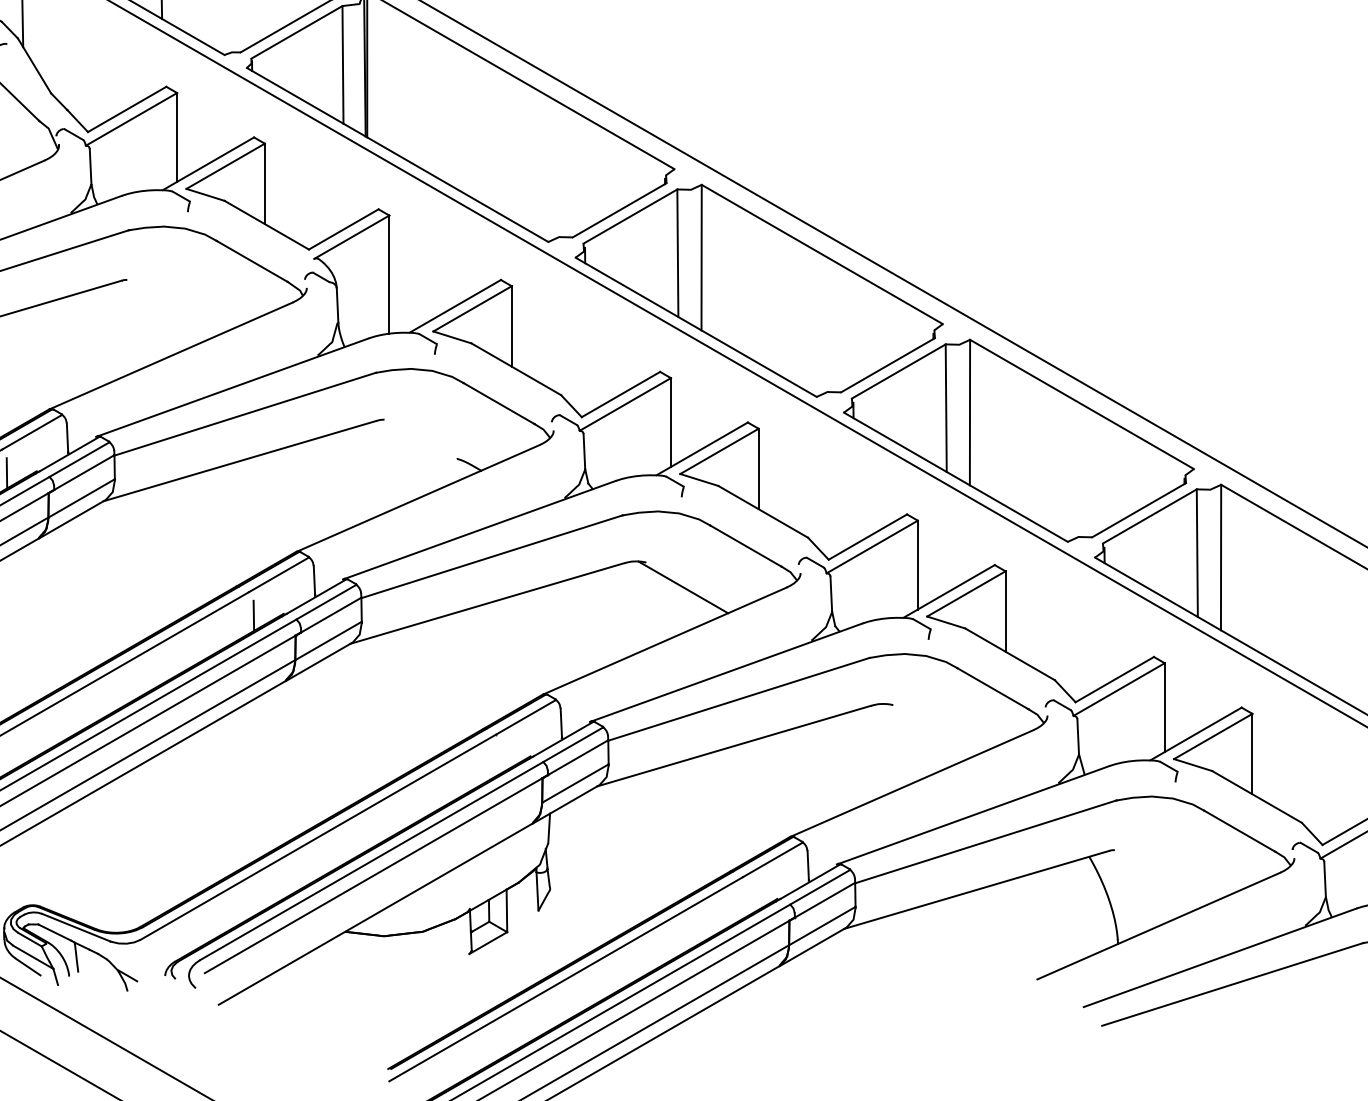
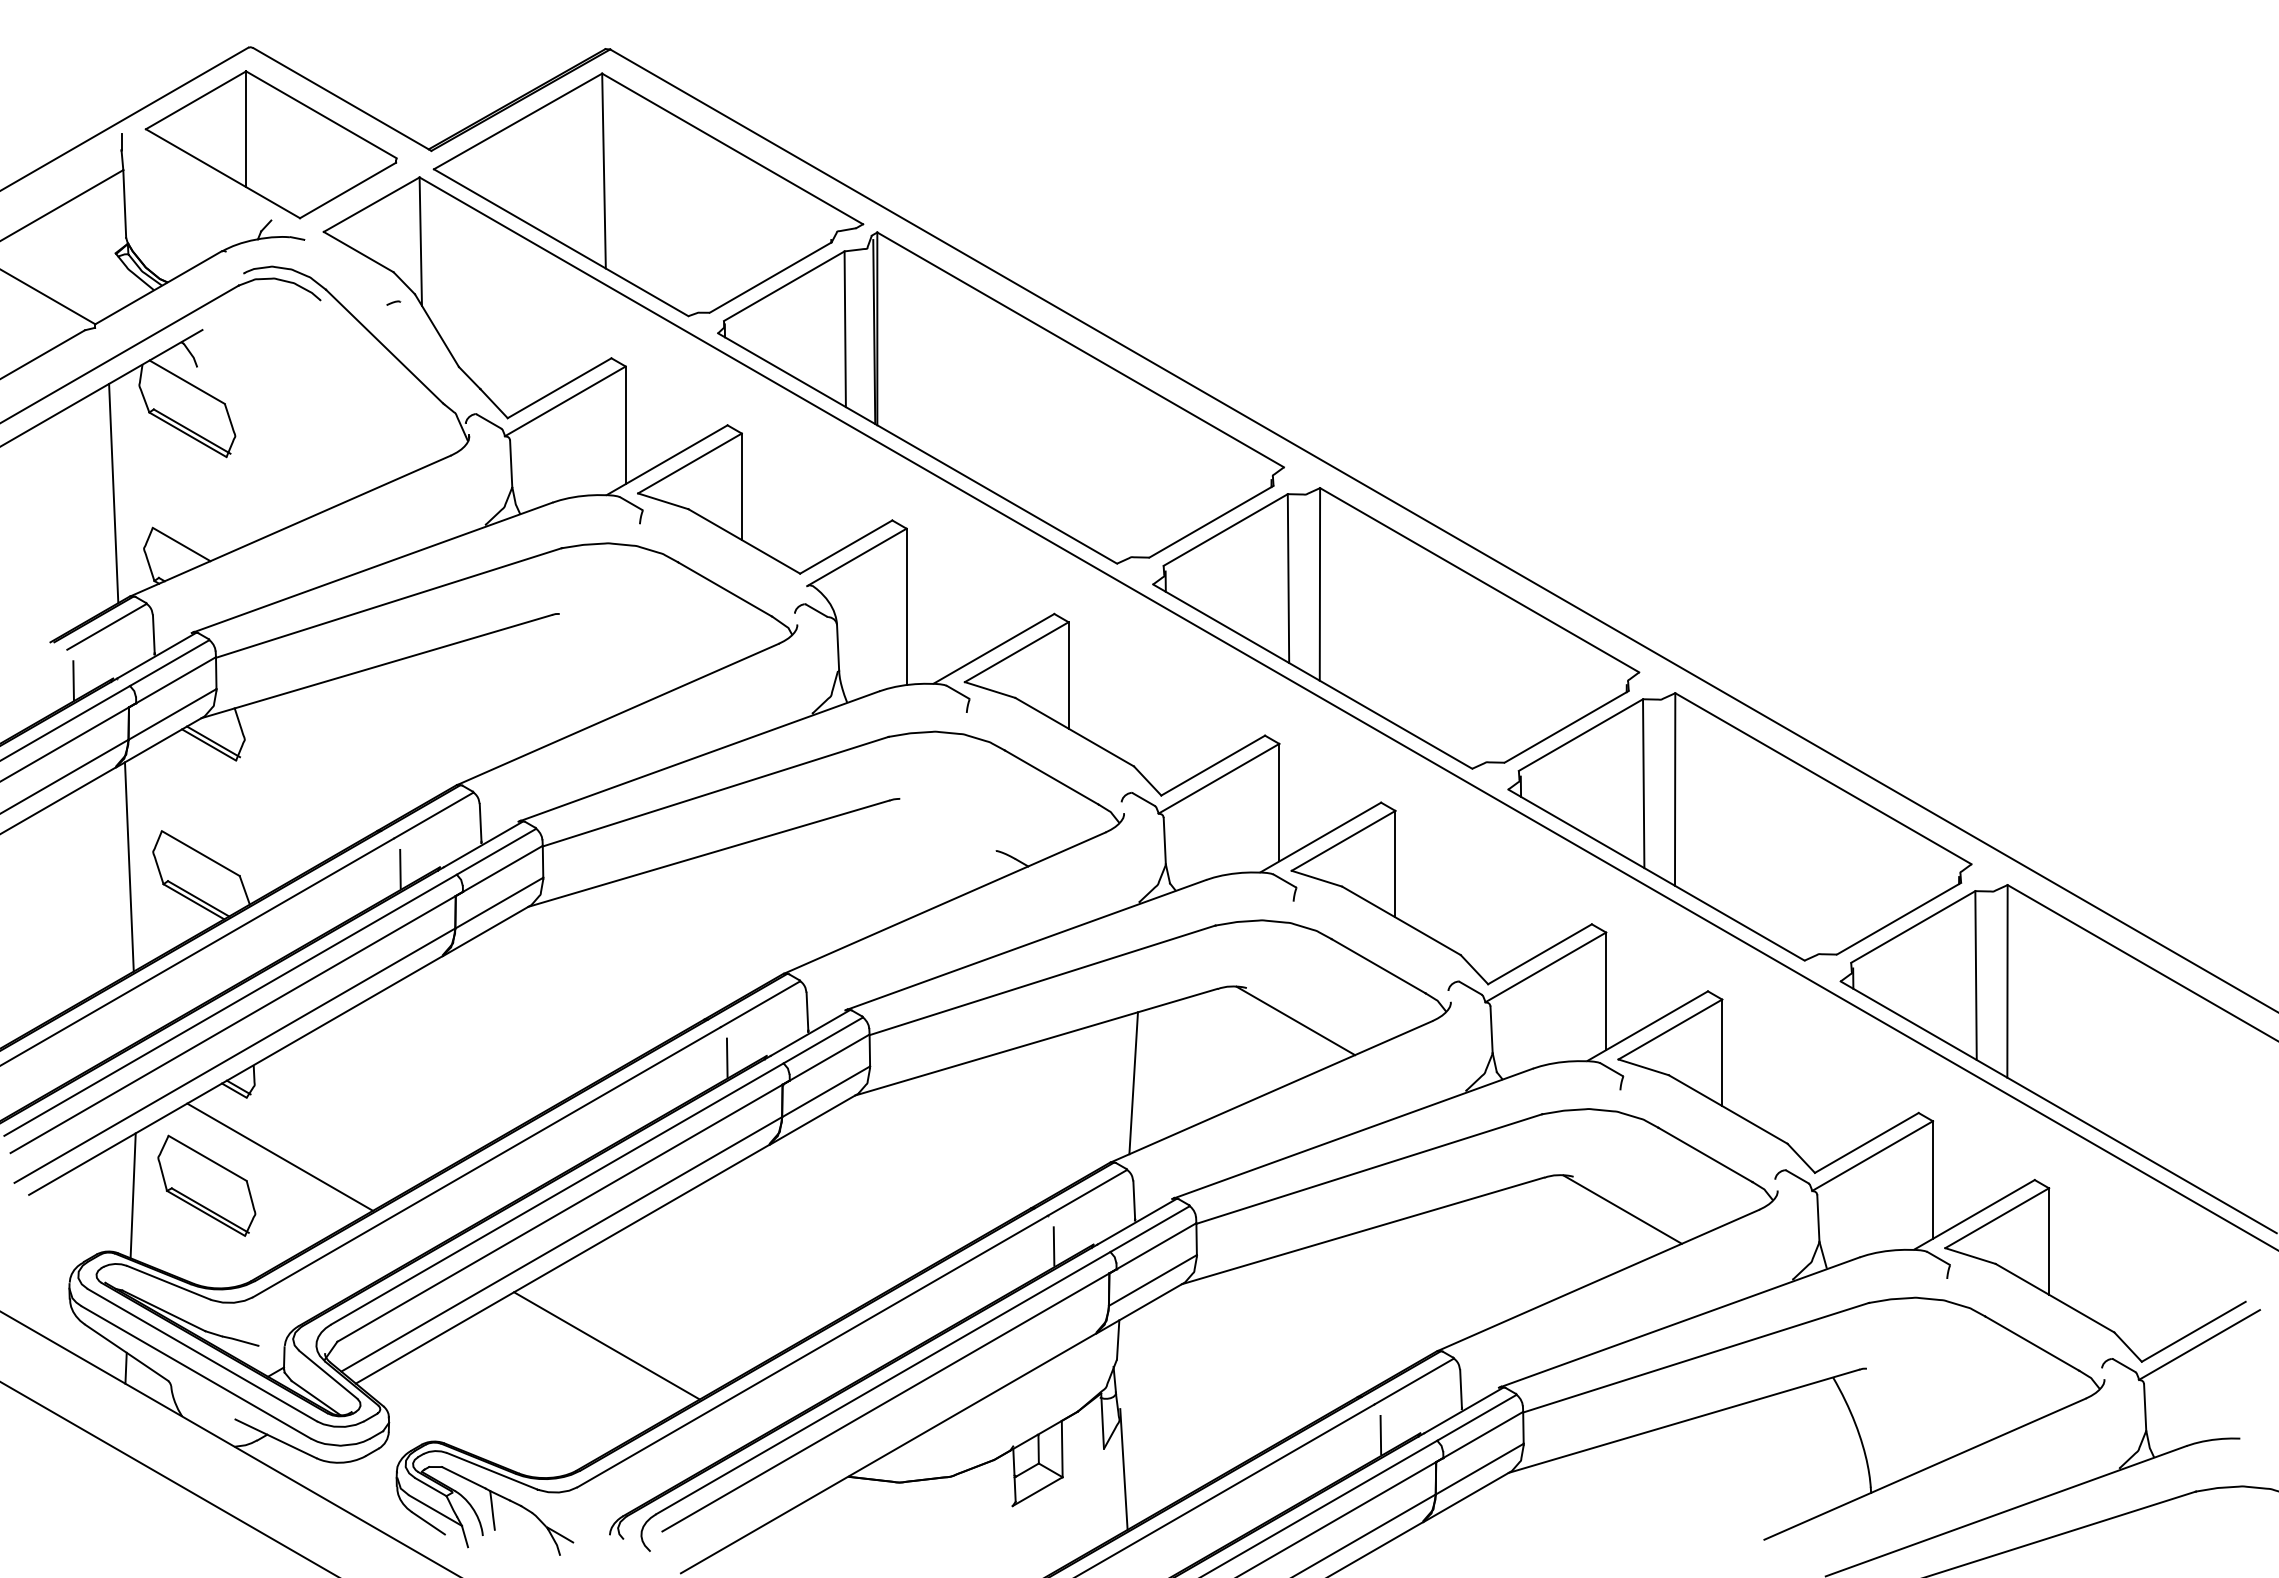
line: (560, 634) -> (1133, 1083), added
line: (930, 729) -> (1622, 1209), added
line: (500, 757) -> (1053, 1246), added
line: (162, 832) -> (606, 1345), added
line: (747, 899) -> (1380, 1434), added
line: (553, 926) -> (1123, 1469), added

